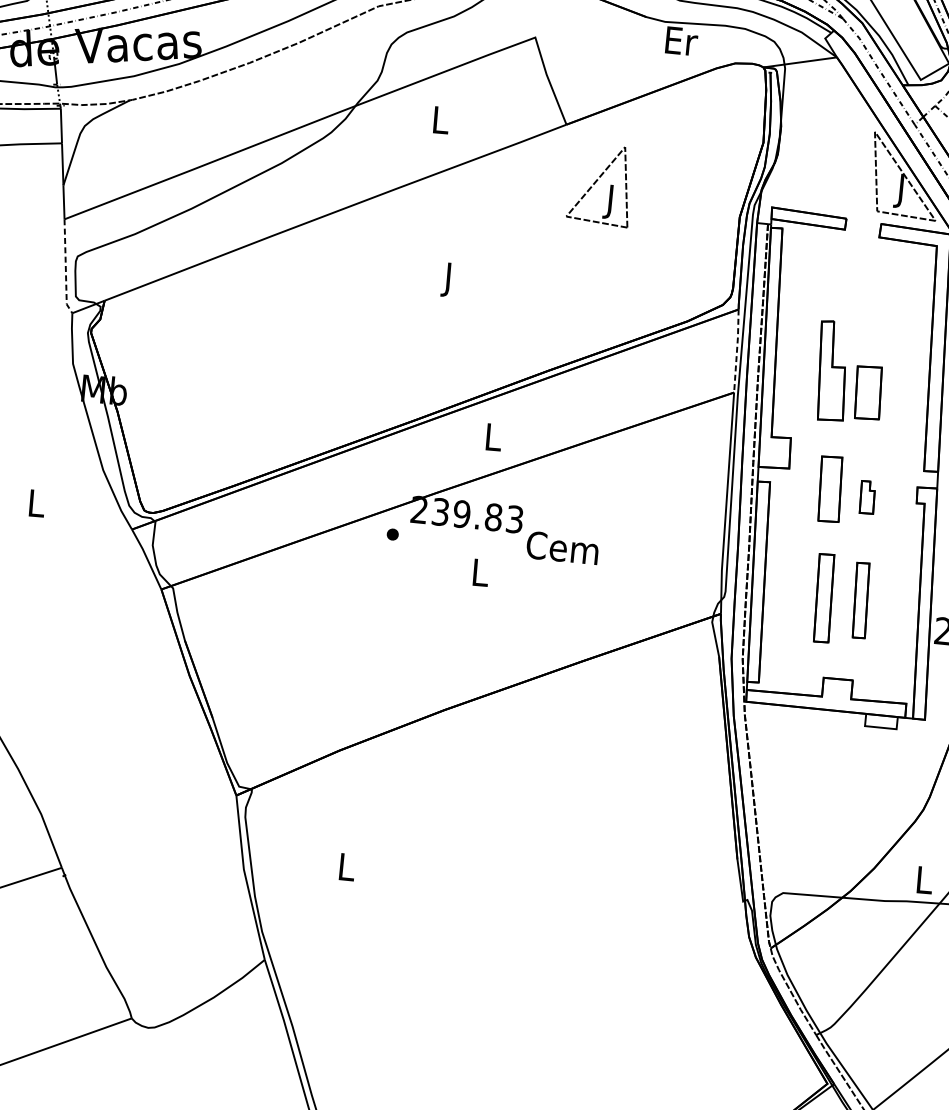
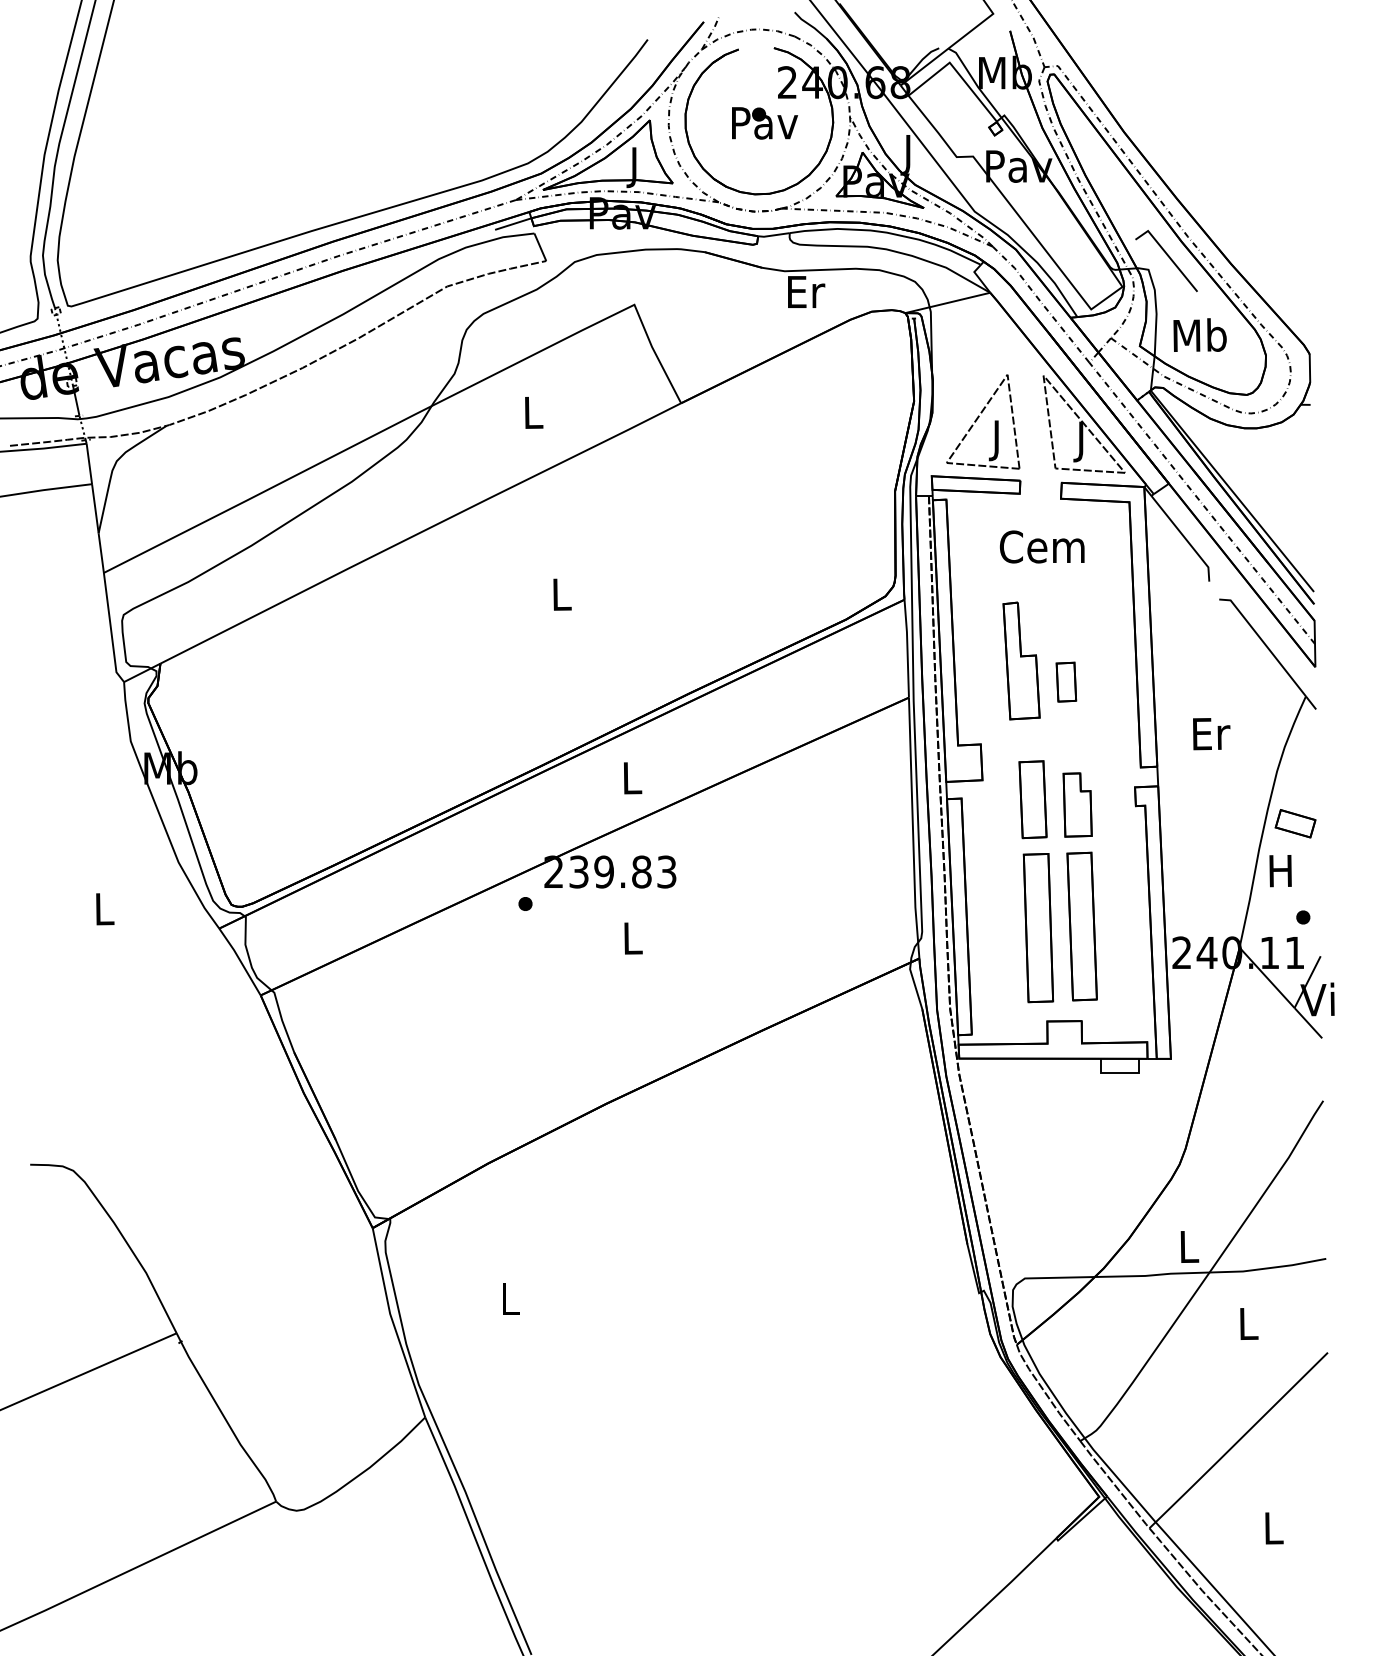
part: (600, 184) -> (983, 421), moved
line: (66, 266) -> (111, 628), dashed -> solid
text: (449, 279) -> (562, 598), J -> L
line: (737, 350) -> (907, 647), dashed -> solid
part: (868, 392) -> (1066, 681), size x0.62
part: (867, 497) -> (1077, 804), size x1.67
text: (562, 547) -> (1042, 546), moved
part: (824, 598) -> (1038, 928), size x1.43
part: (860, 600) -> (1081, 926), size x1.67

